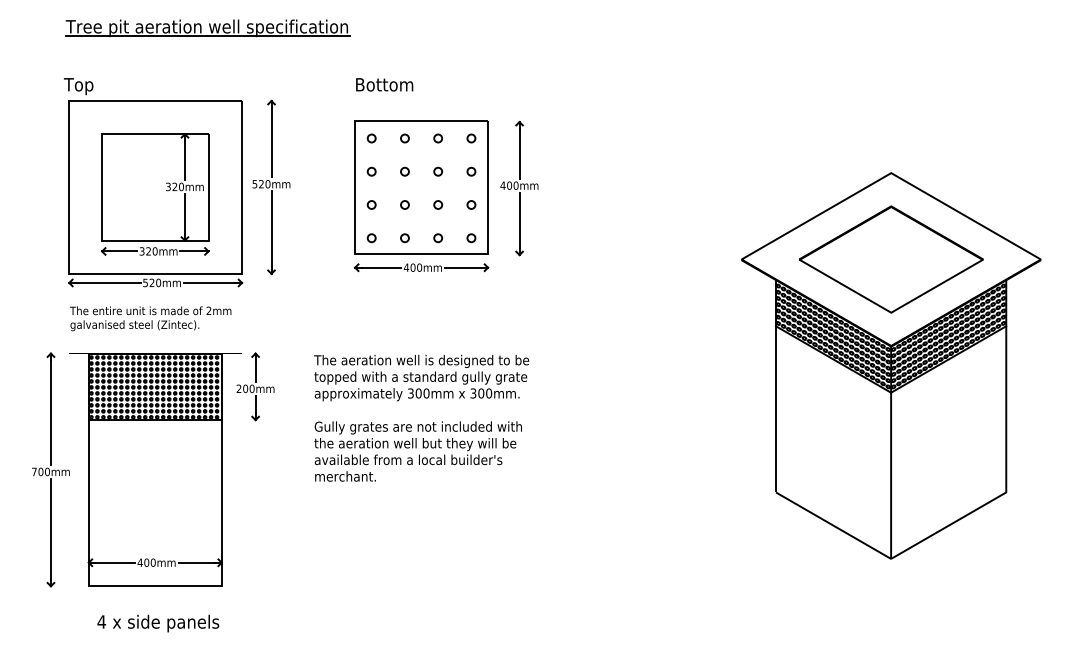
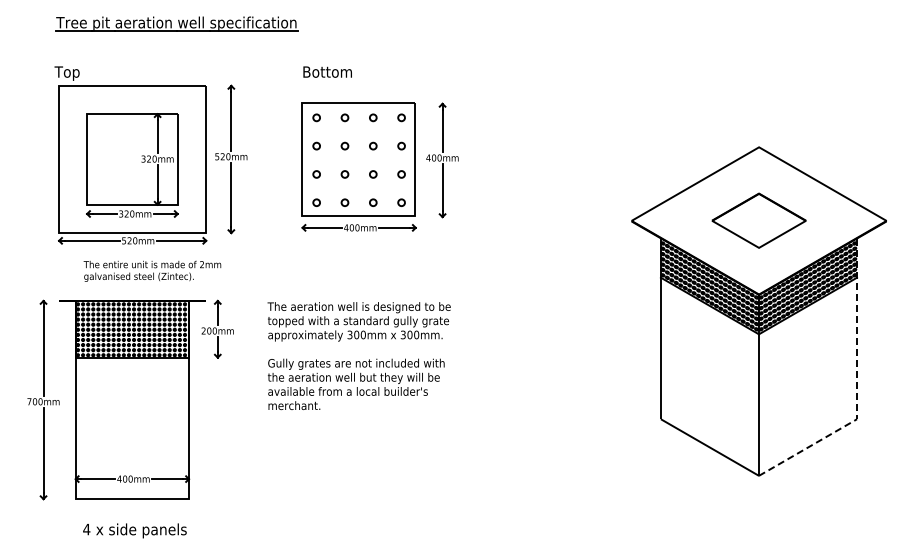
part: (890, 259) -> (758, 220), size x0.6
text: (150, 317) -> (152, 270), moved
line: (1006, 453) -> (857, 386), solid -> dashed

